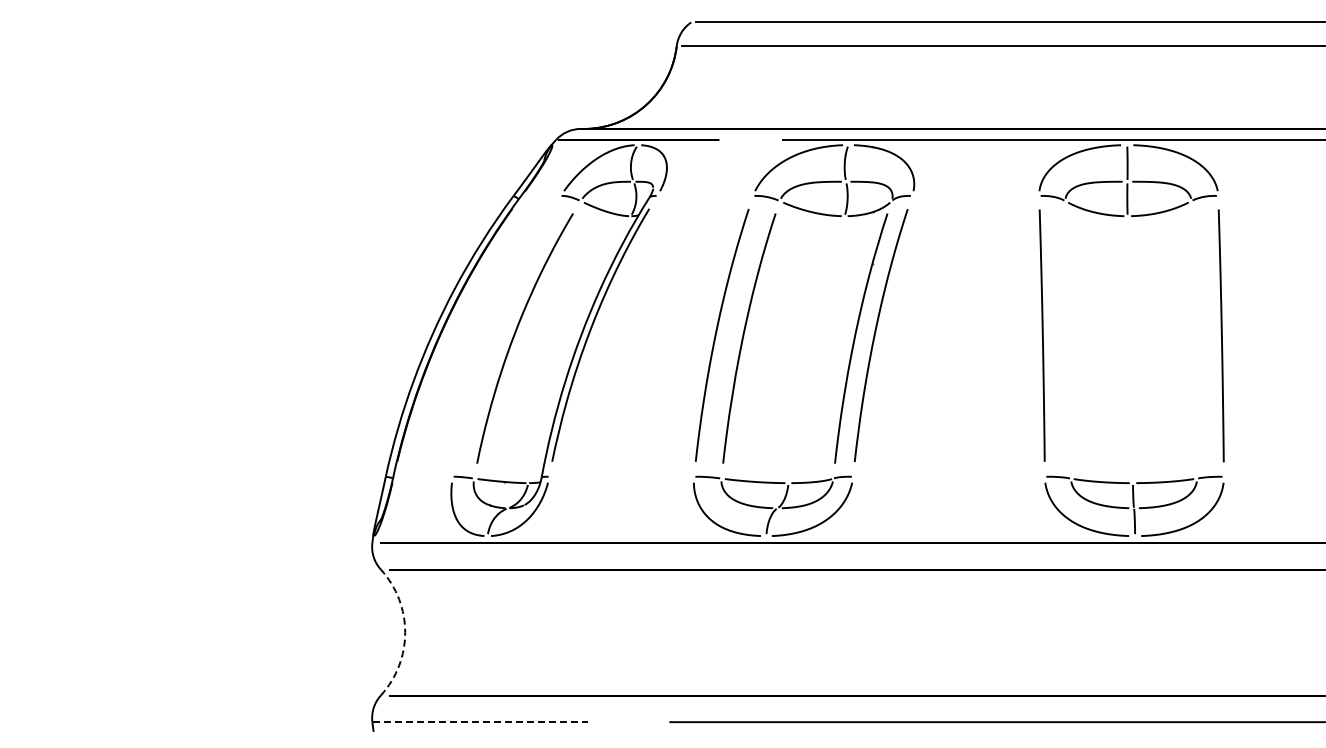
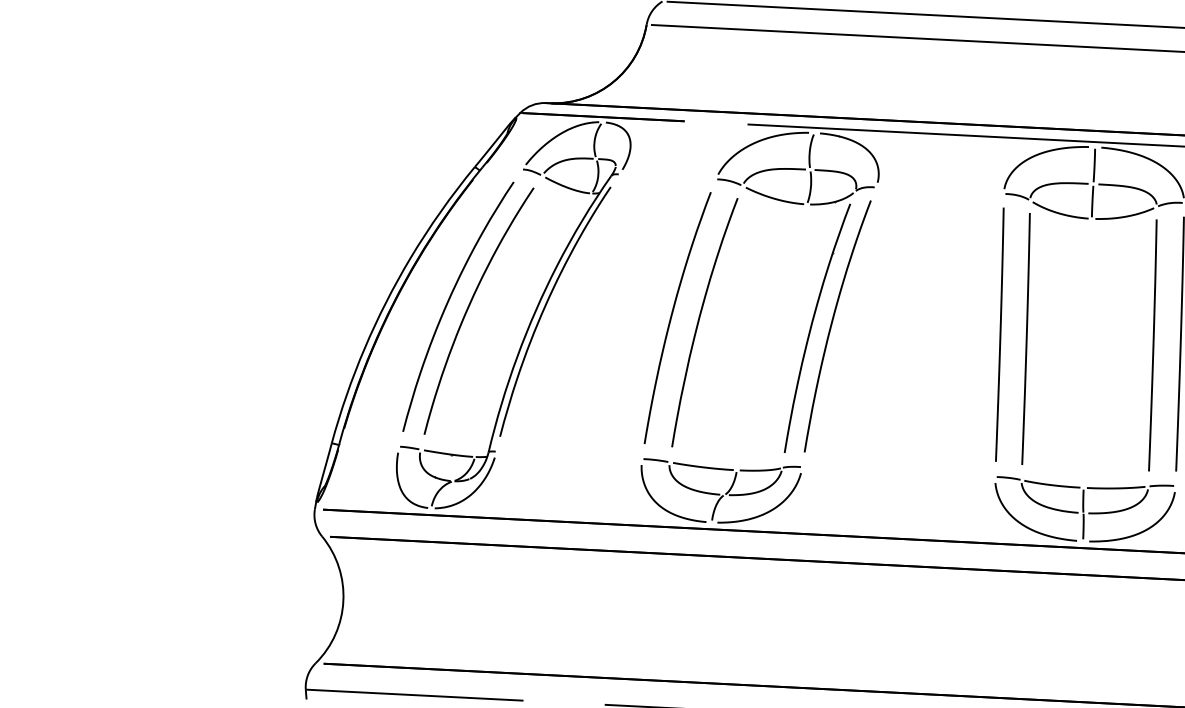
curve: (494, 332) -> (448, 303), added
line: (1068, 338) -> (1026, 338), added
line: (1194, 338) -> (1152, 345), added
arc: (405, 632) -> (343, 601), dashed -> solid
line: (480, 722) -> (414, 695), dashed -> solid

